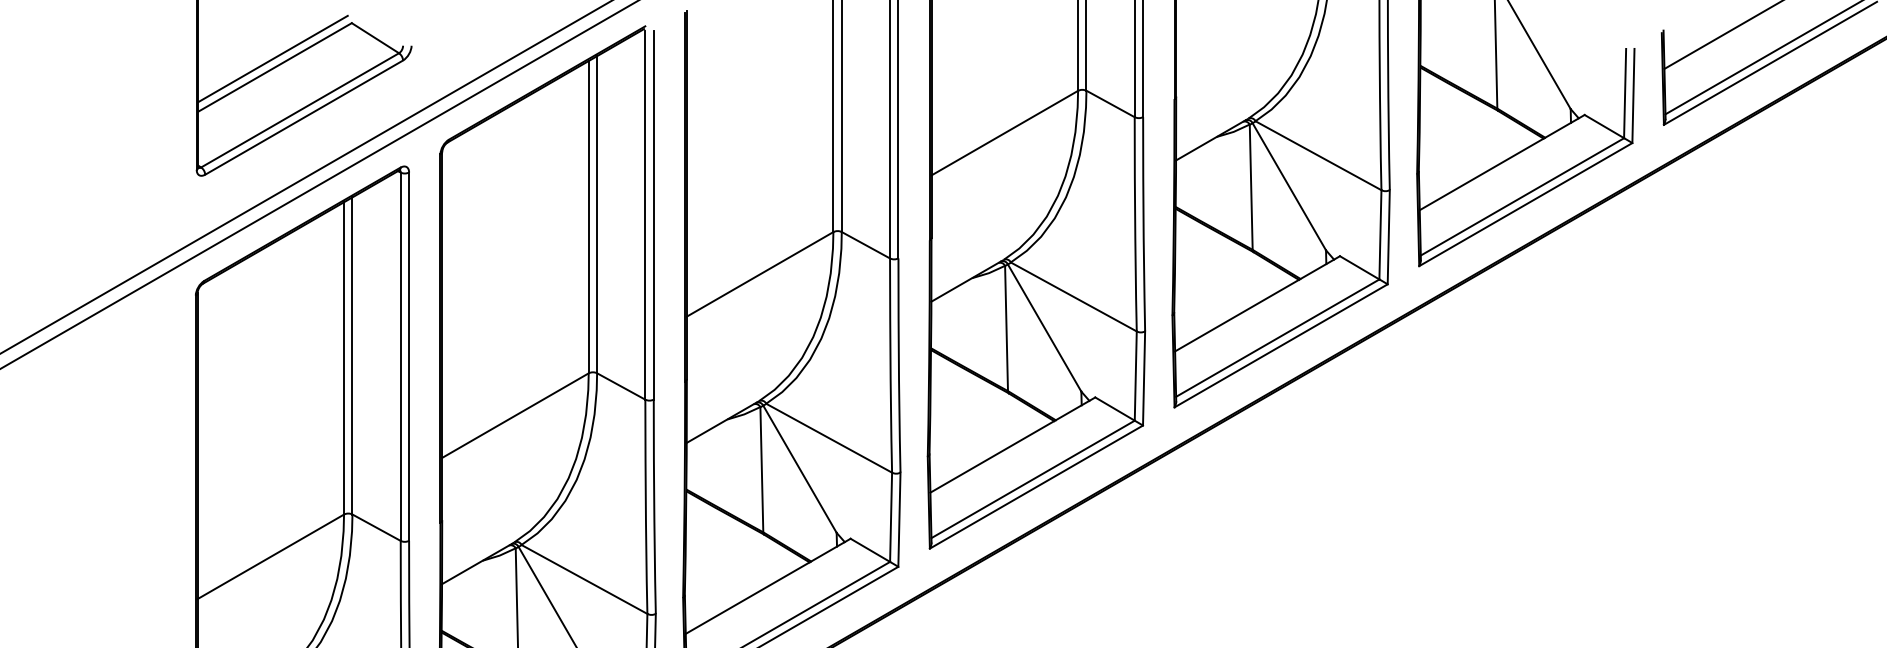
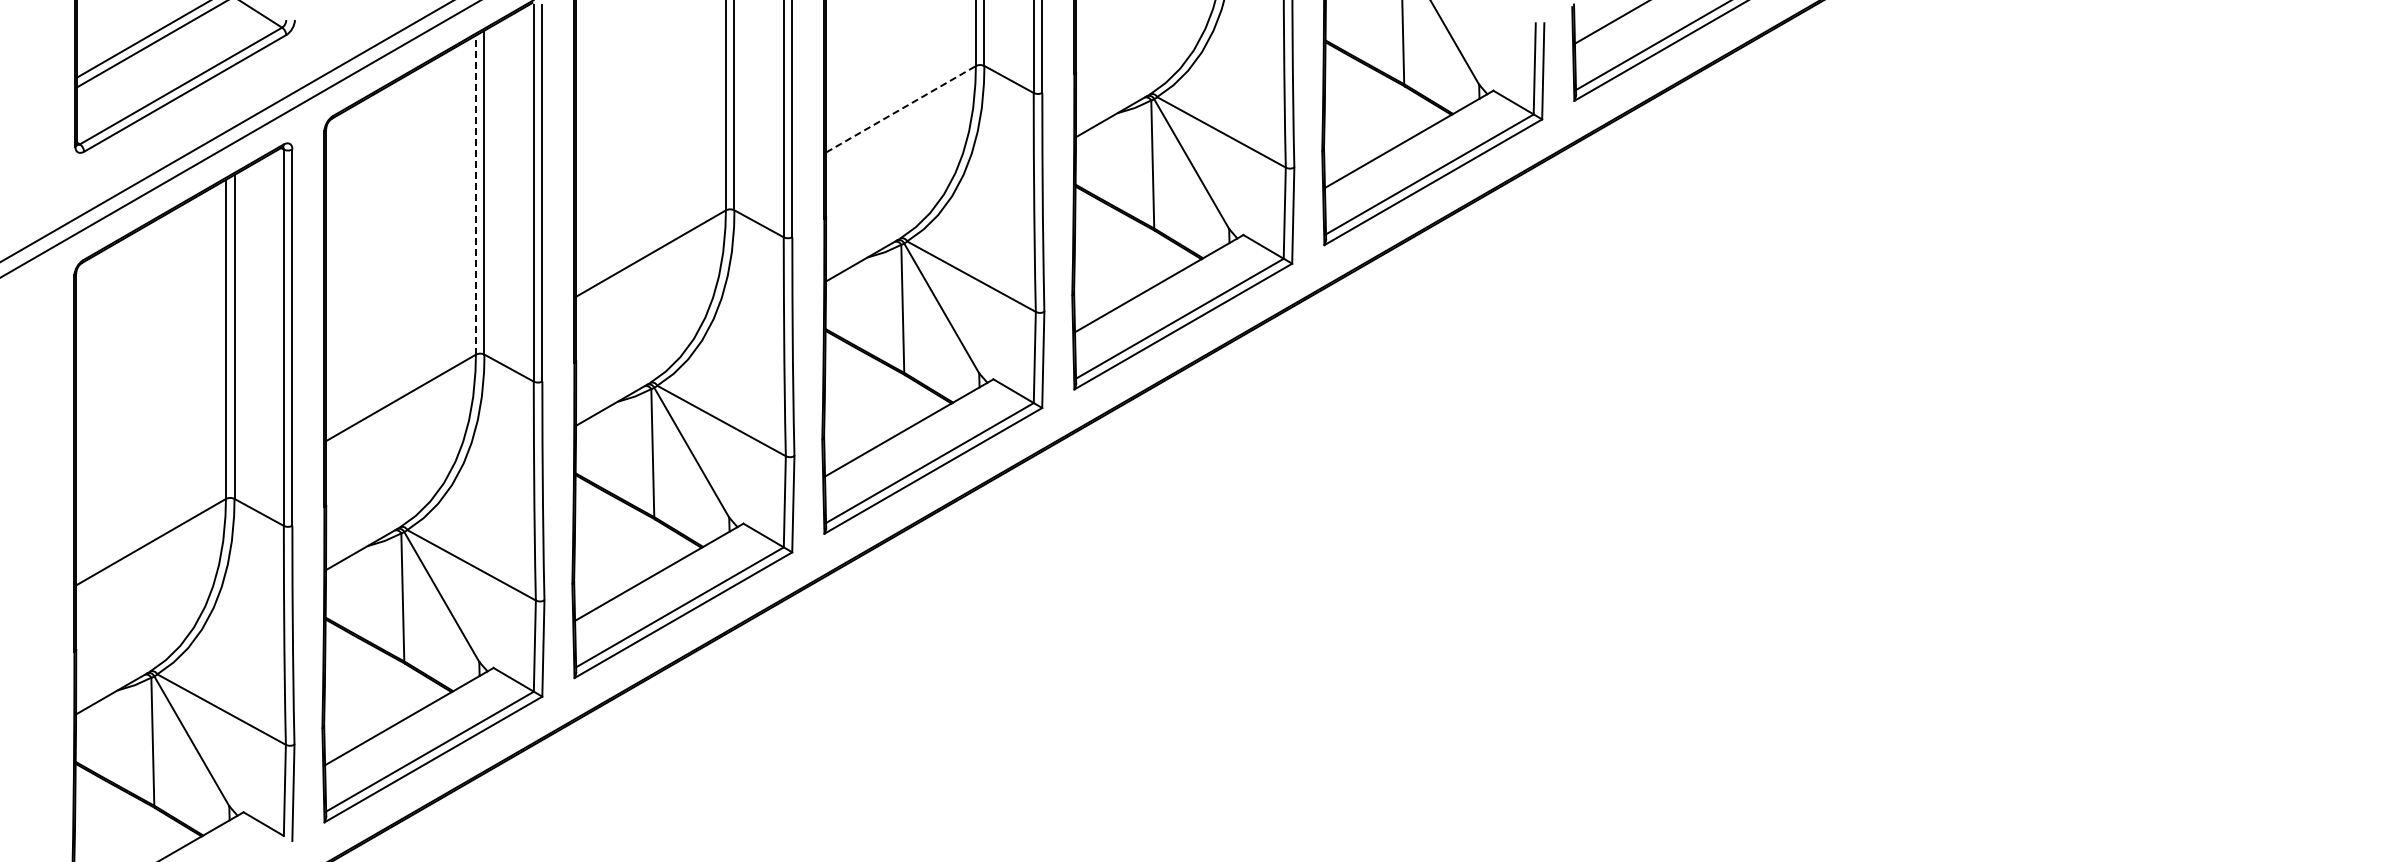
line: (1005, 133) -> (901, 109), solid -> dashed
line: (588, 217) -> (475, 195), solid -> dashed

